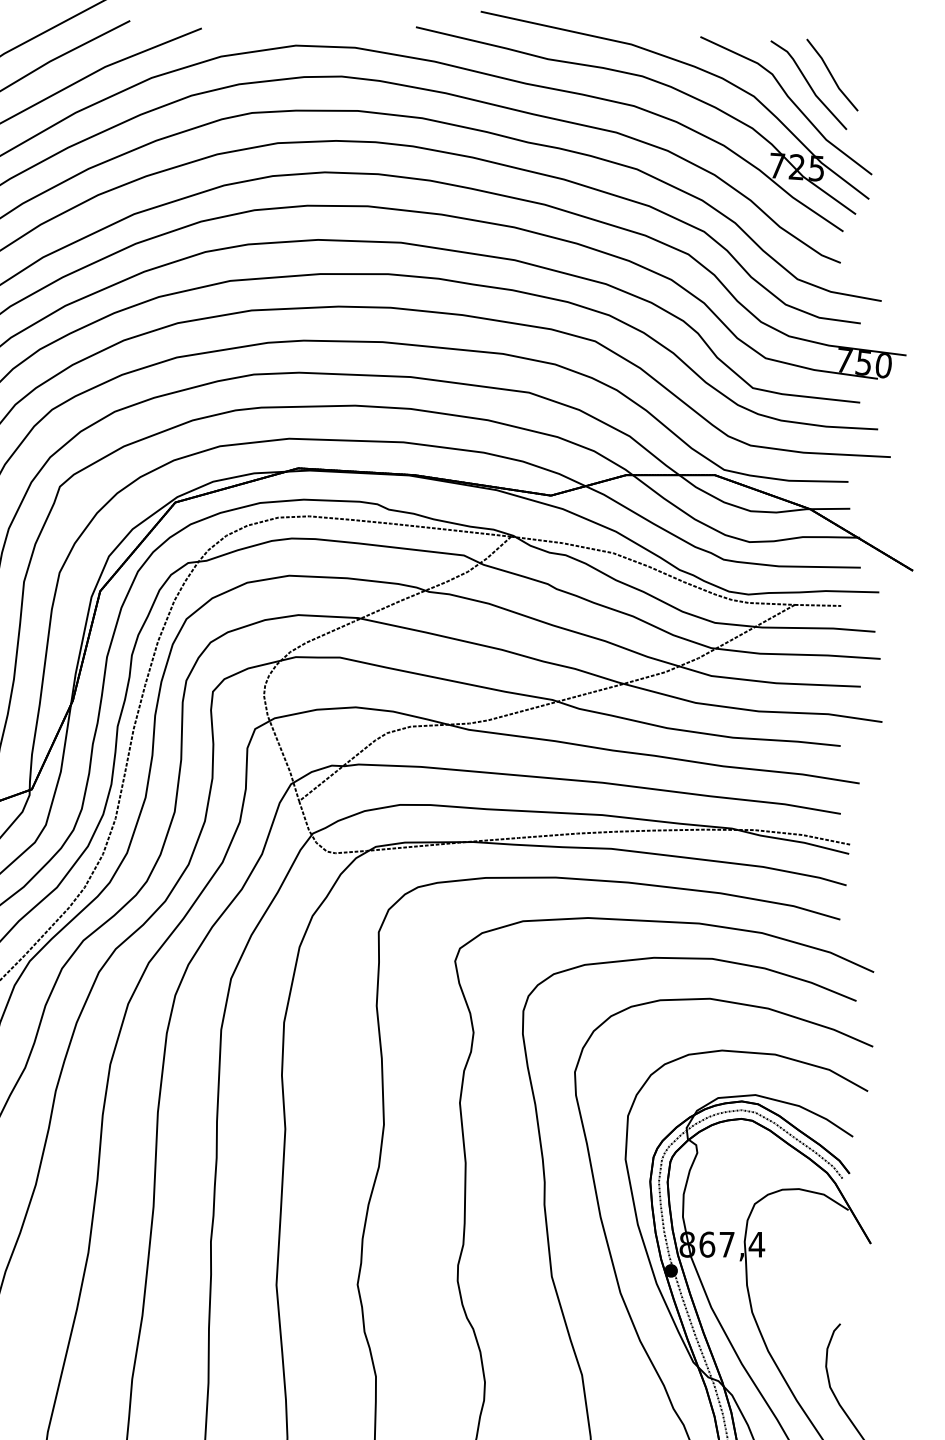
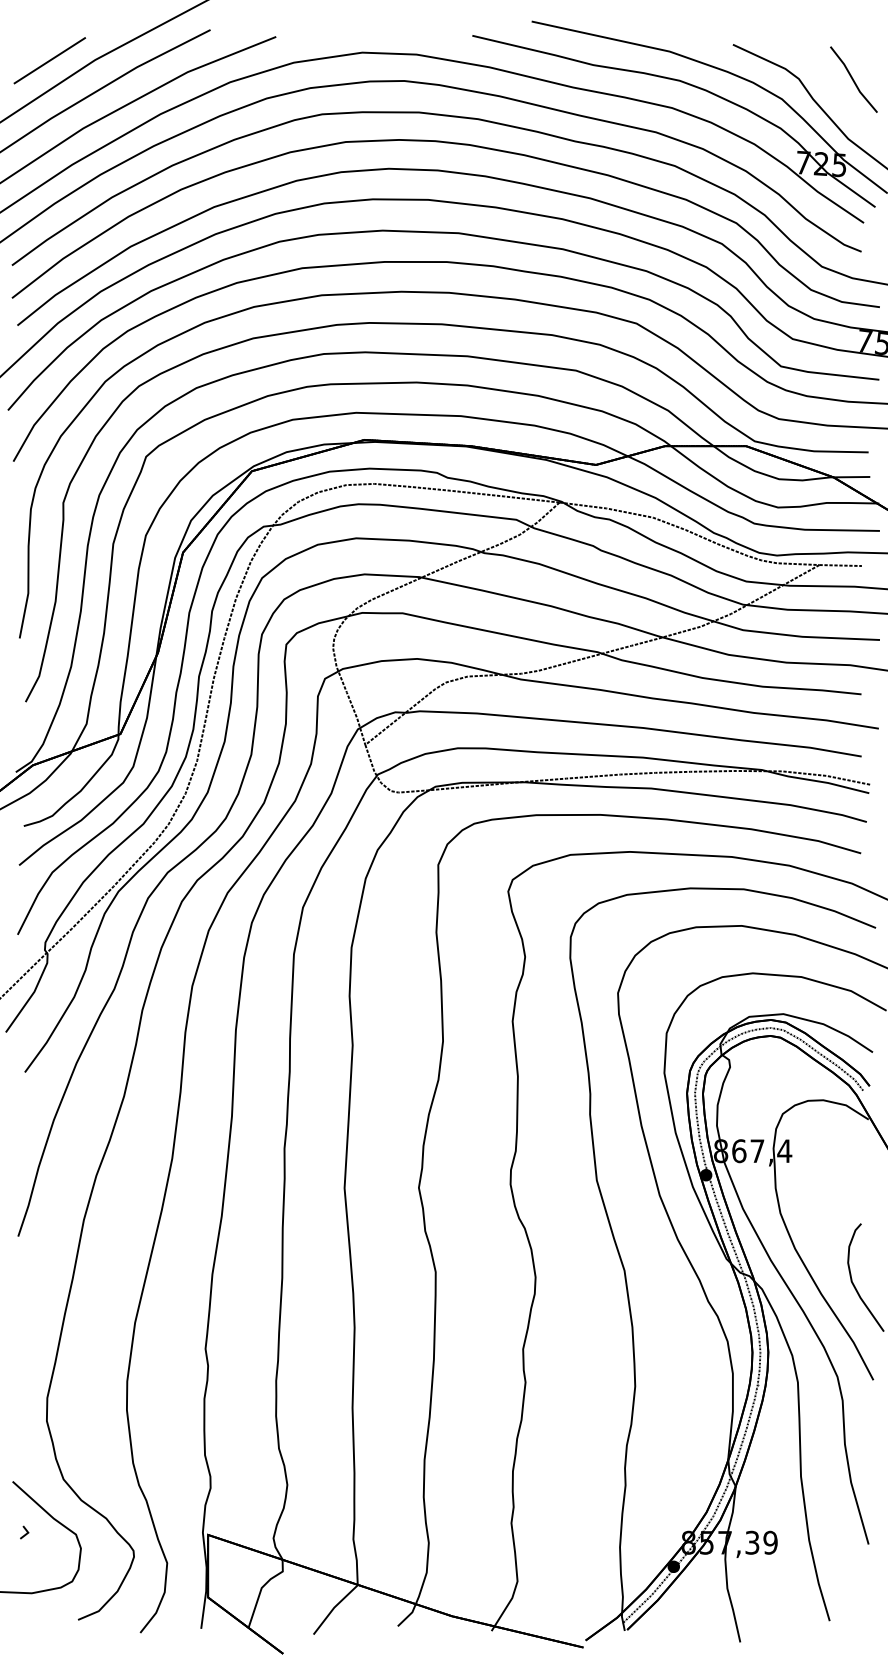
line: (809, 84) -> (832, 88), removed

